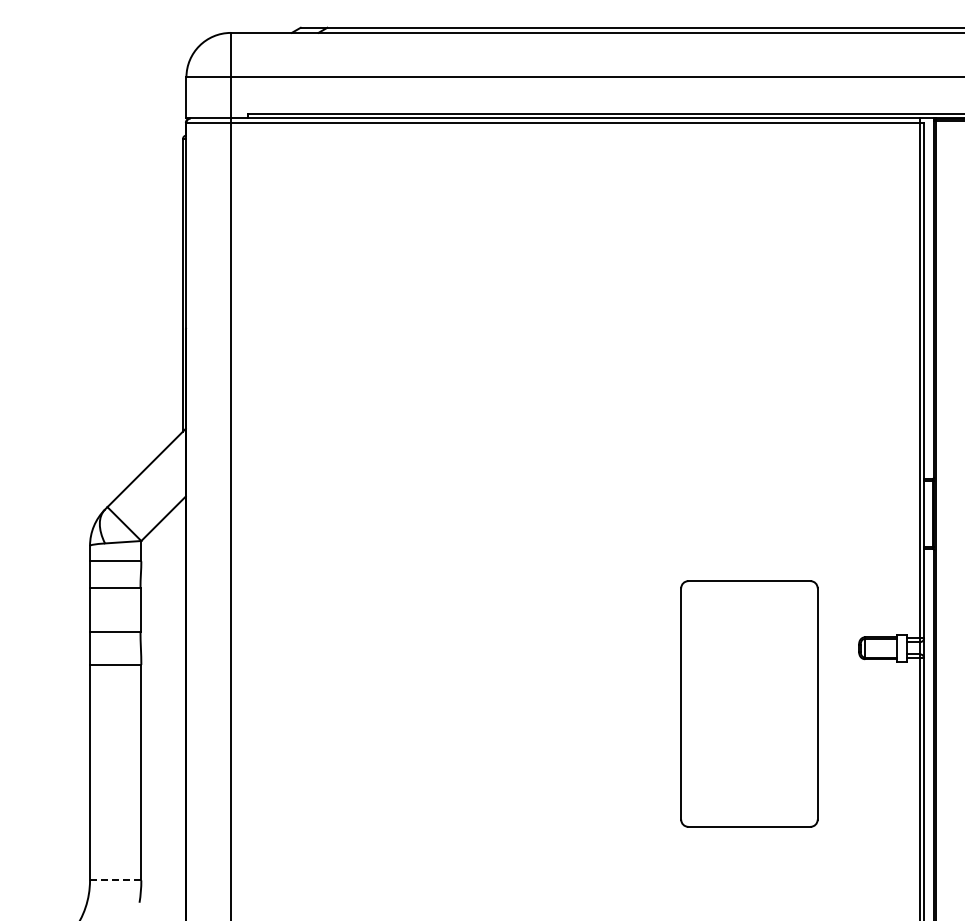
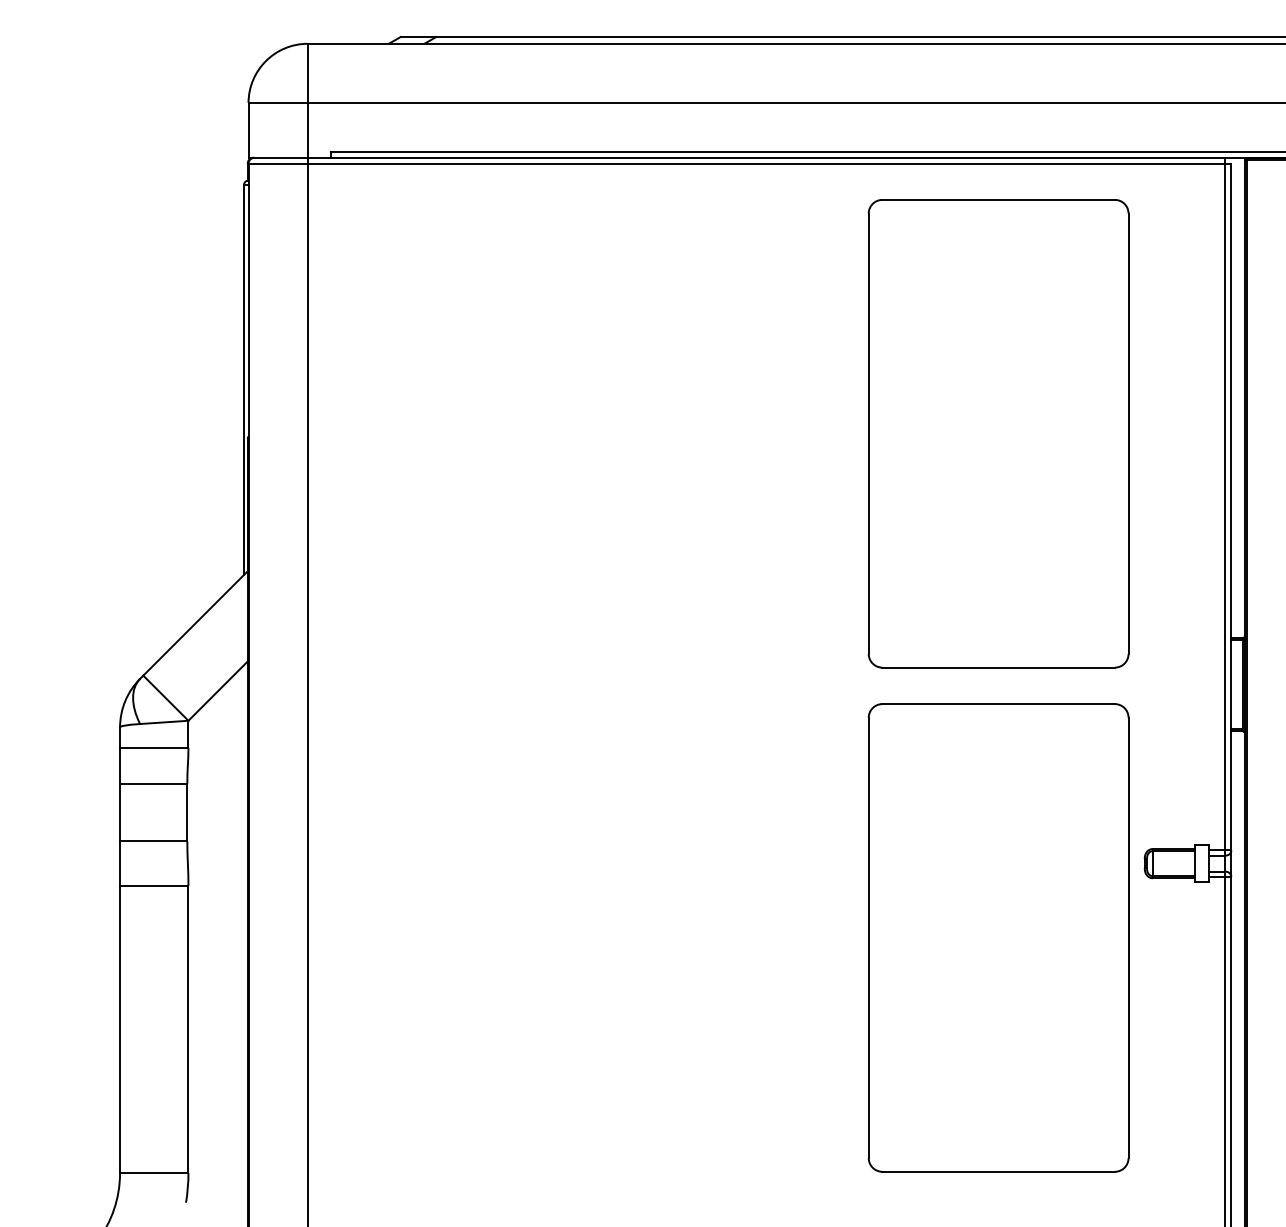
part: (749, 325) -> (998, 433), added
part: (749, 703) -> (998, 937), size x1.43
line: (115, 880) -> (154, 1173), dashed -> solid

